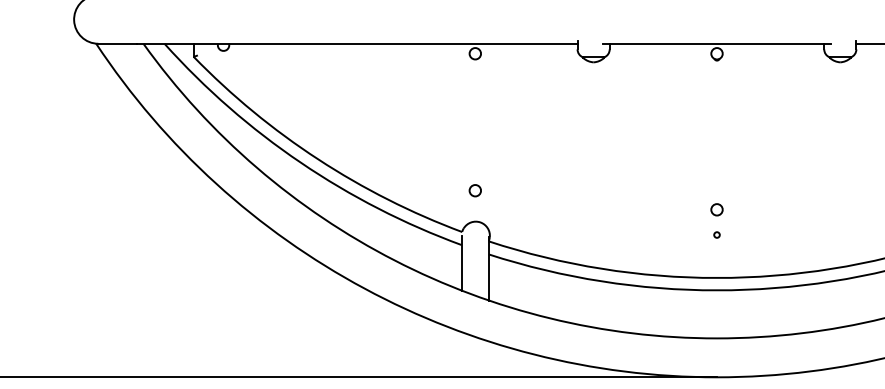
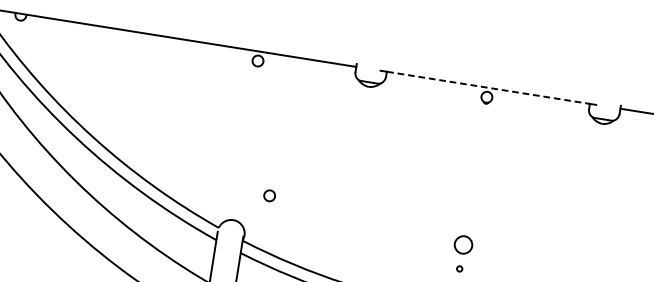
line: (717, 43) -> (488, 87), solid -> dashed
circle: (474, 190) -> (268, 195), moved
circle: (716, 209) -> (463, 244), size x1.6

